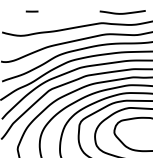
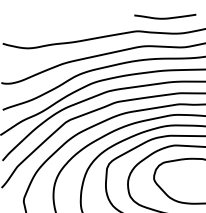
line: (31, 11) -> (42, 15), removed

